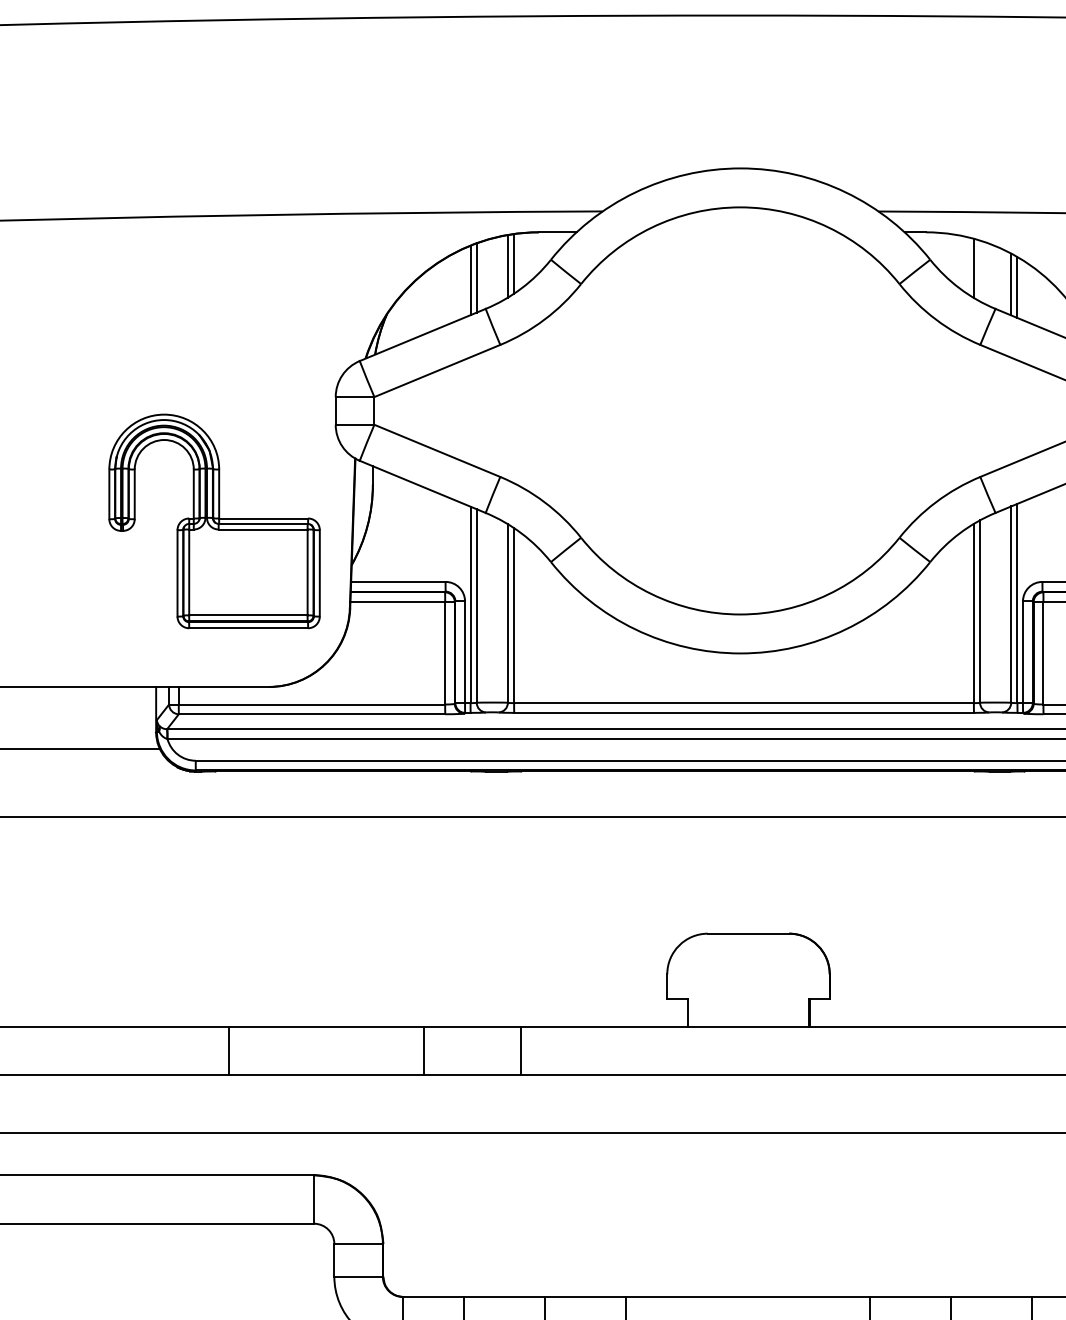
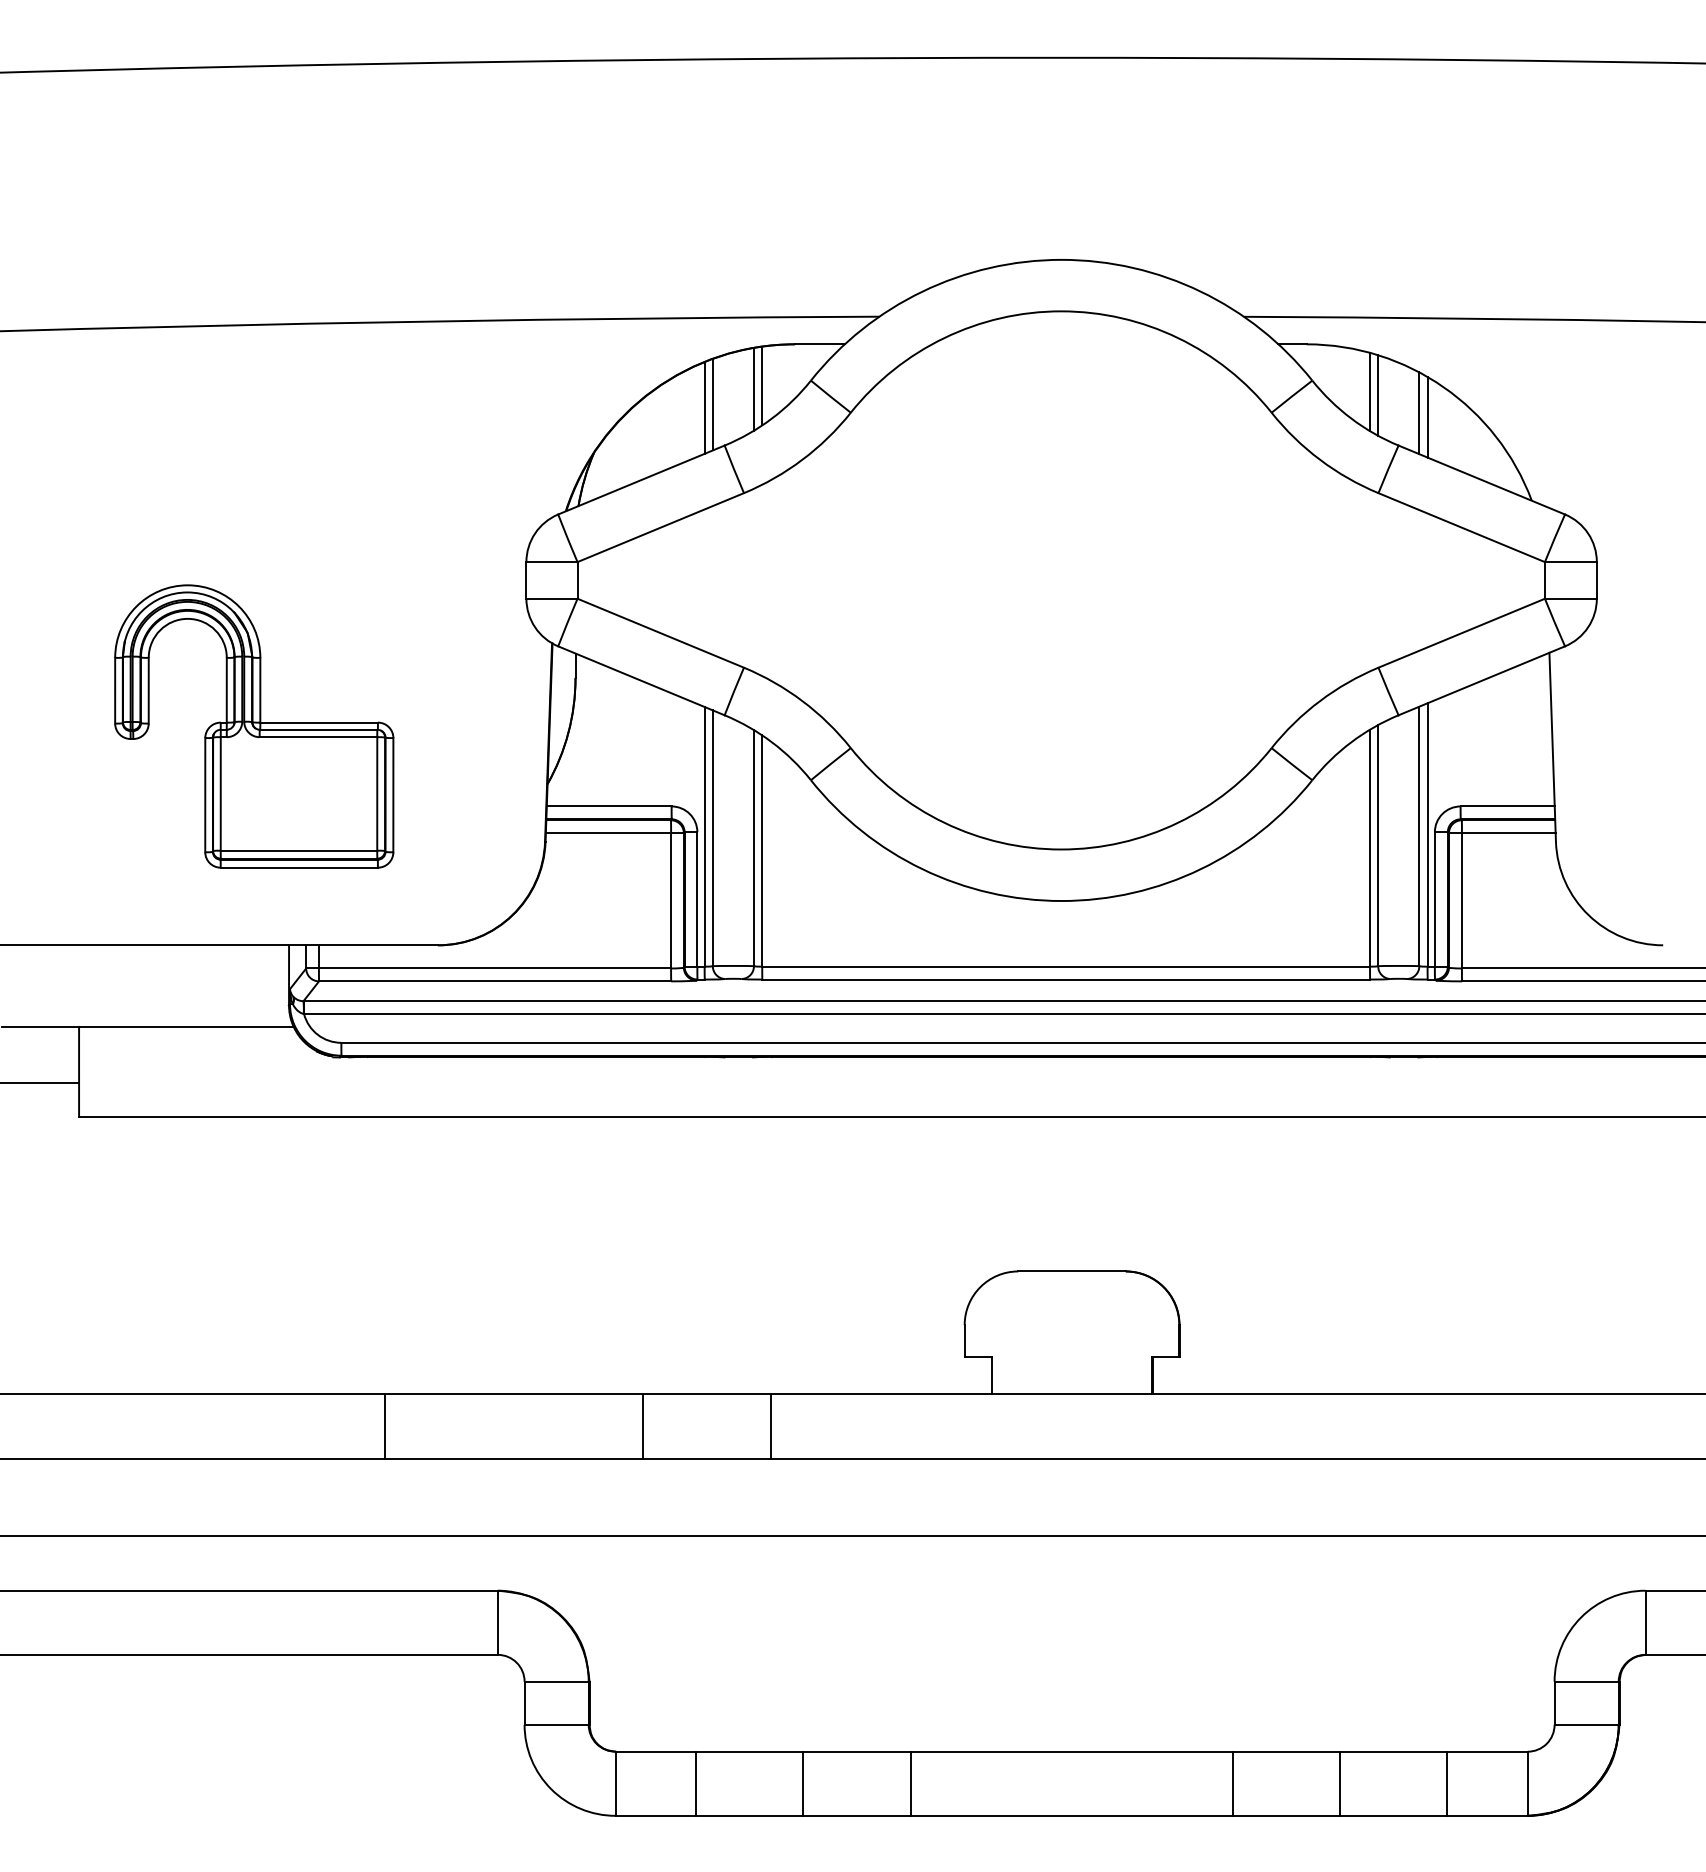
line: (980, 271) -> (1378, 395), added
part: (214, 521) -> (254, 726), moved

